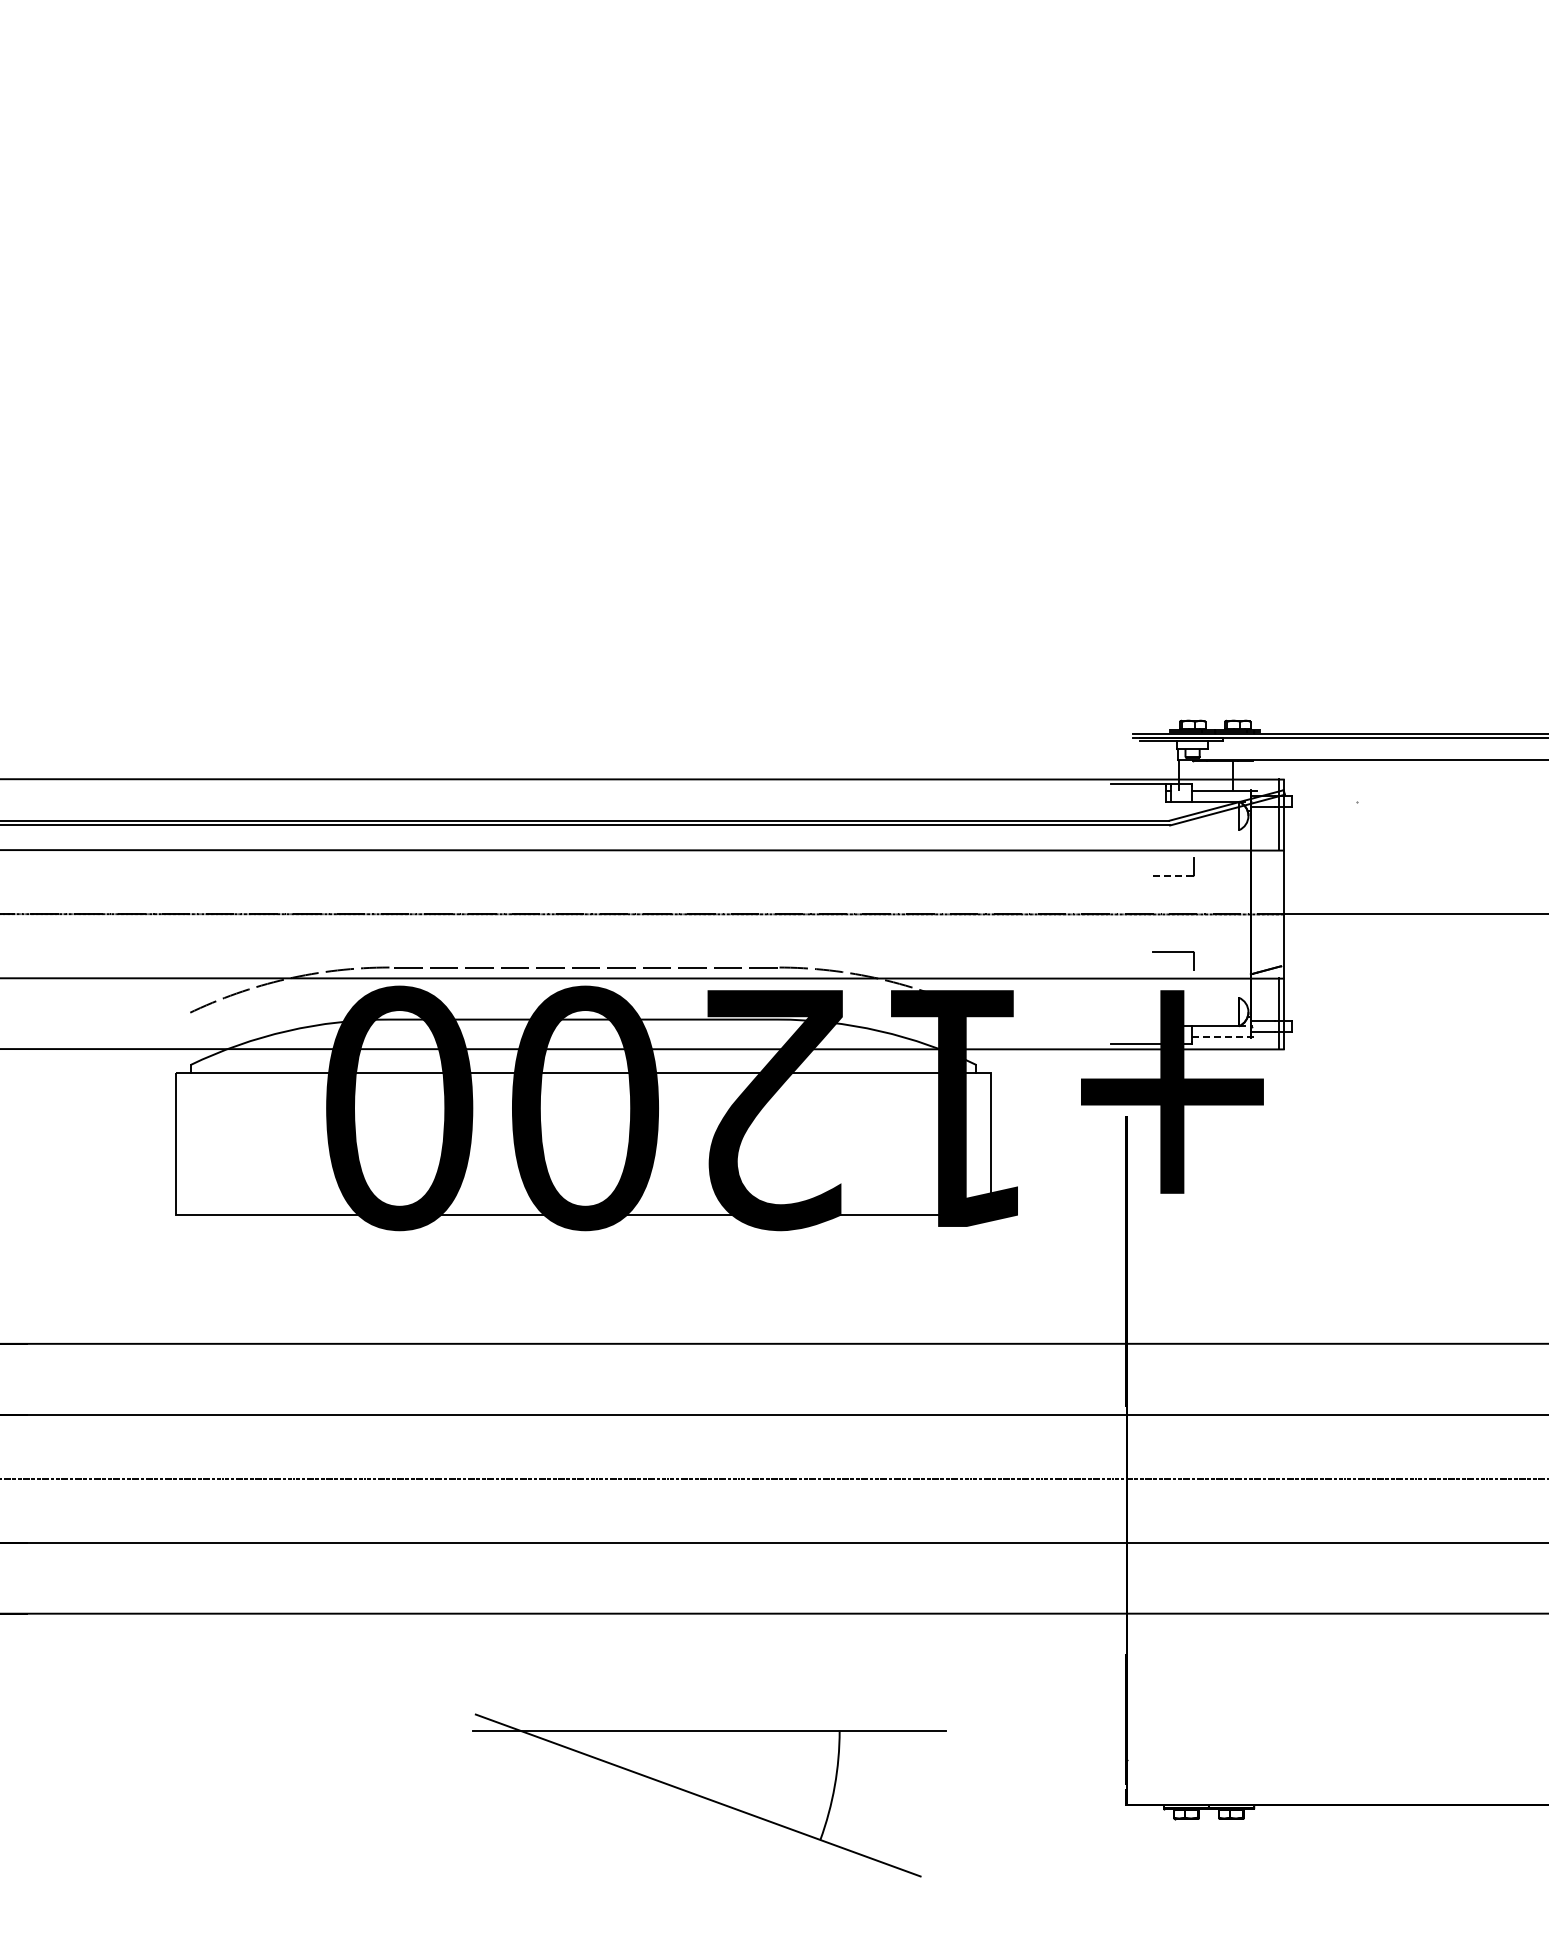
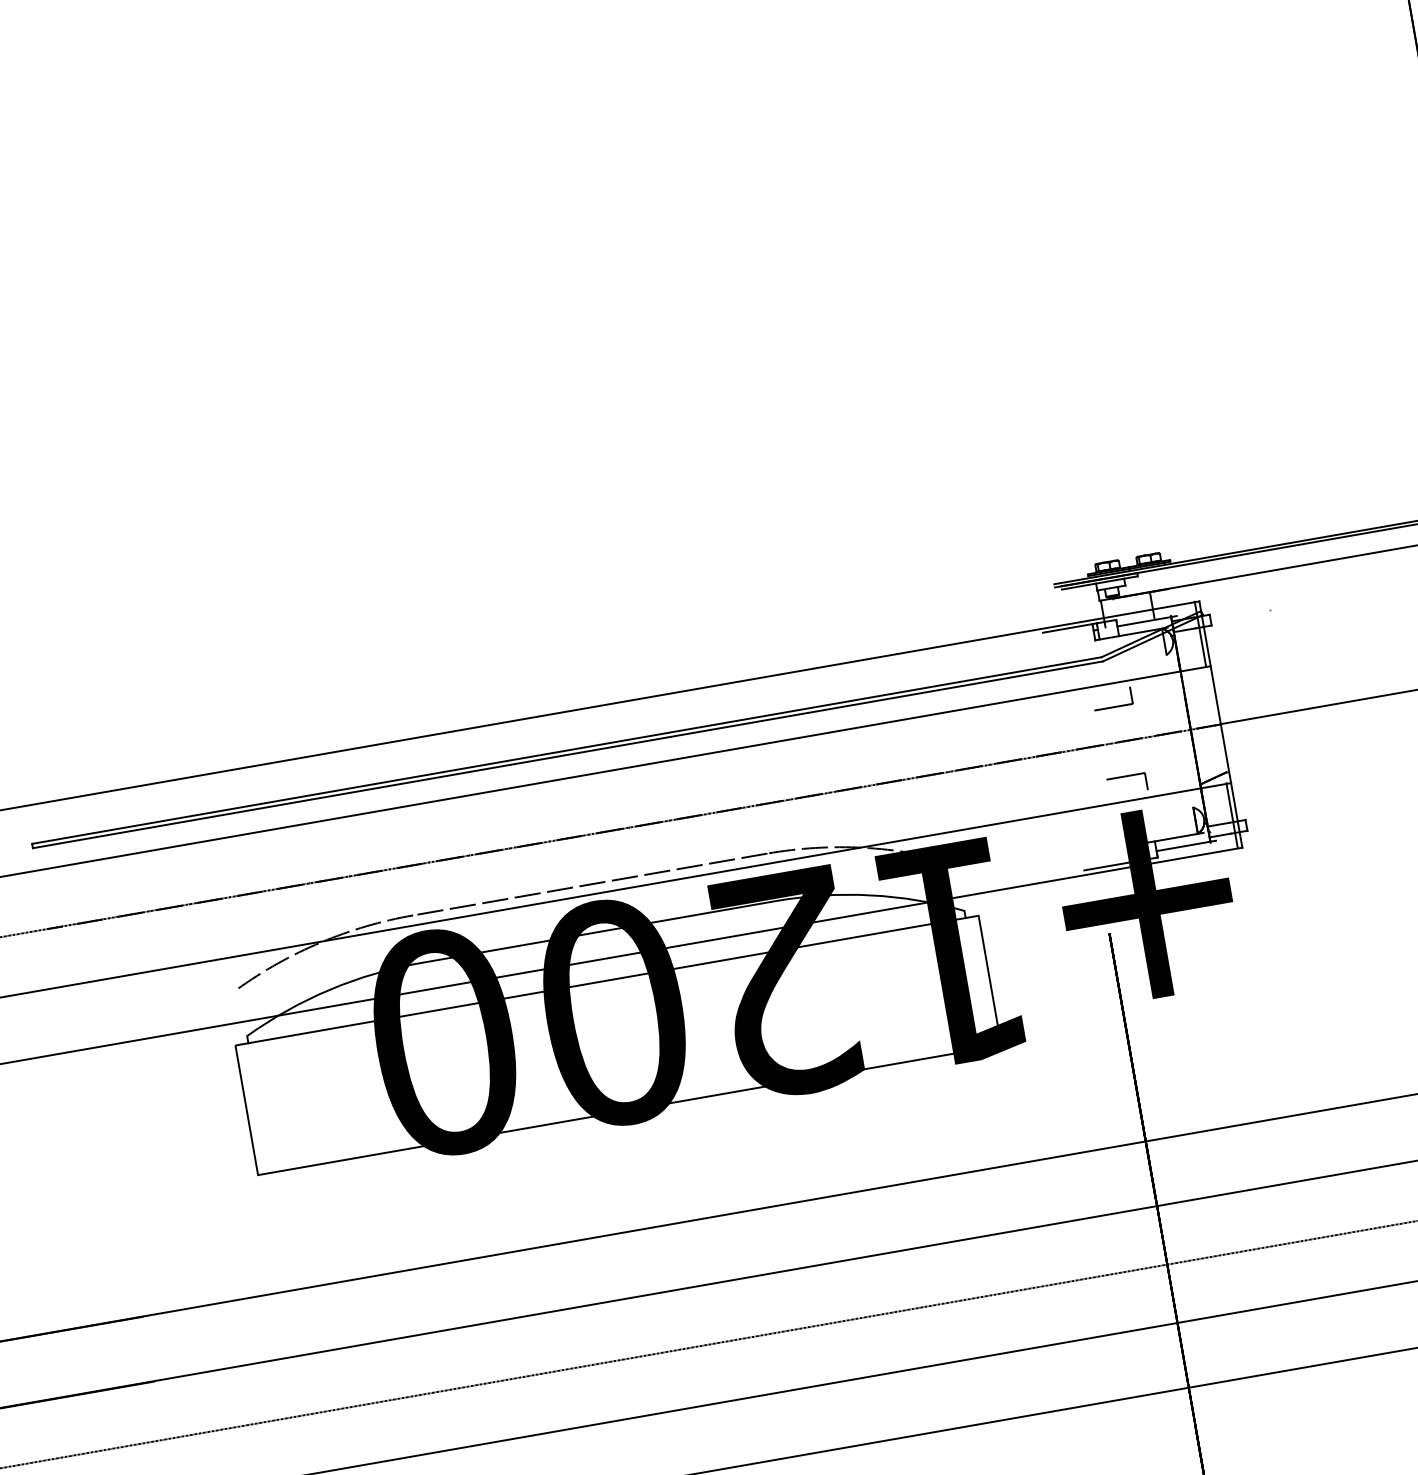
line: (1172, 876) -> (1113, 707), dashed -> solid
line: (1224, 1037) -> (1186, 846), dashed -> solid

